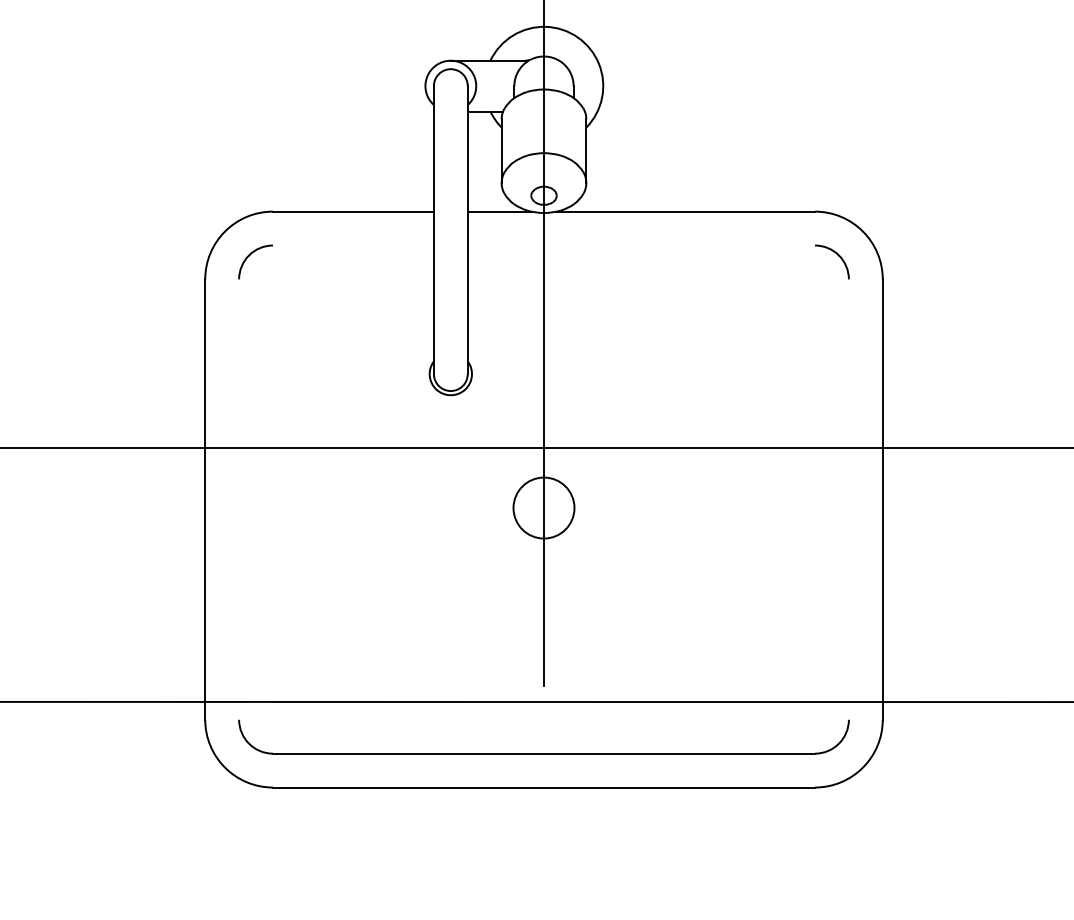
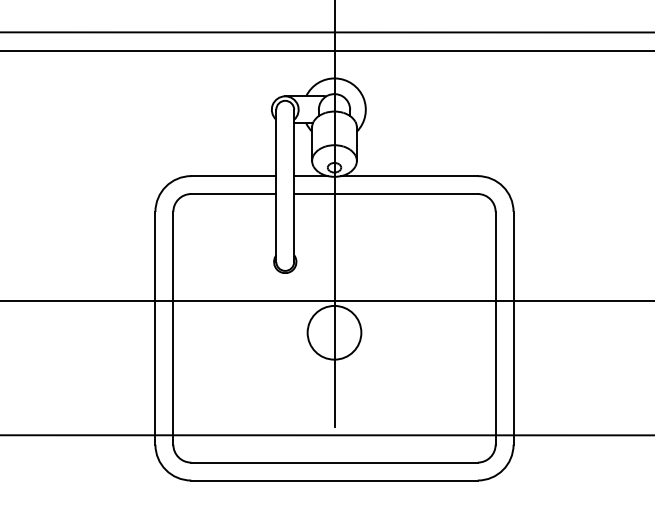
line: (352, 246) -> (233, 194), added
line: (640, 246) -> (385, 194), added
line: (239, 498) -> (173, 327), added
line: (848, 498) -> (495, 327), added
circle: (543, 507) -> (334, 332), size x1.67

